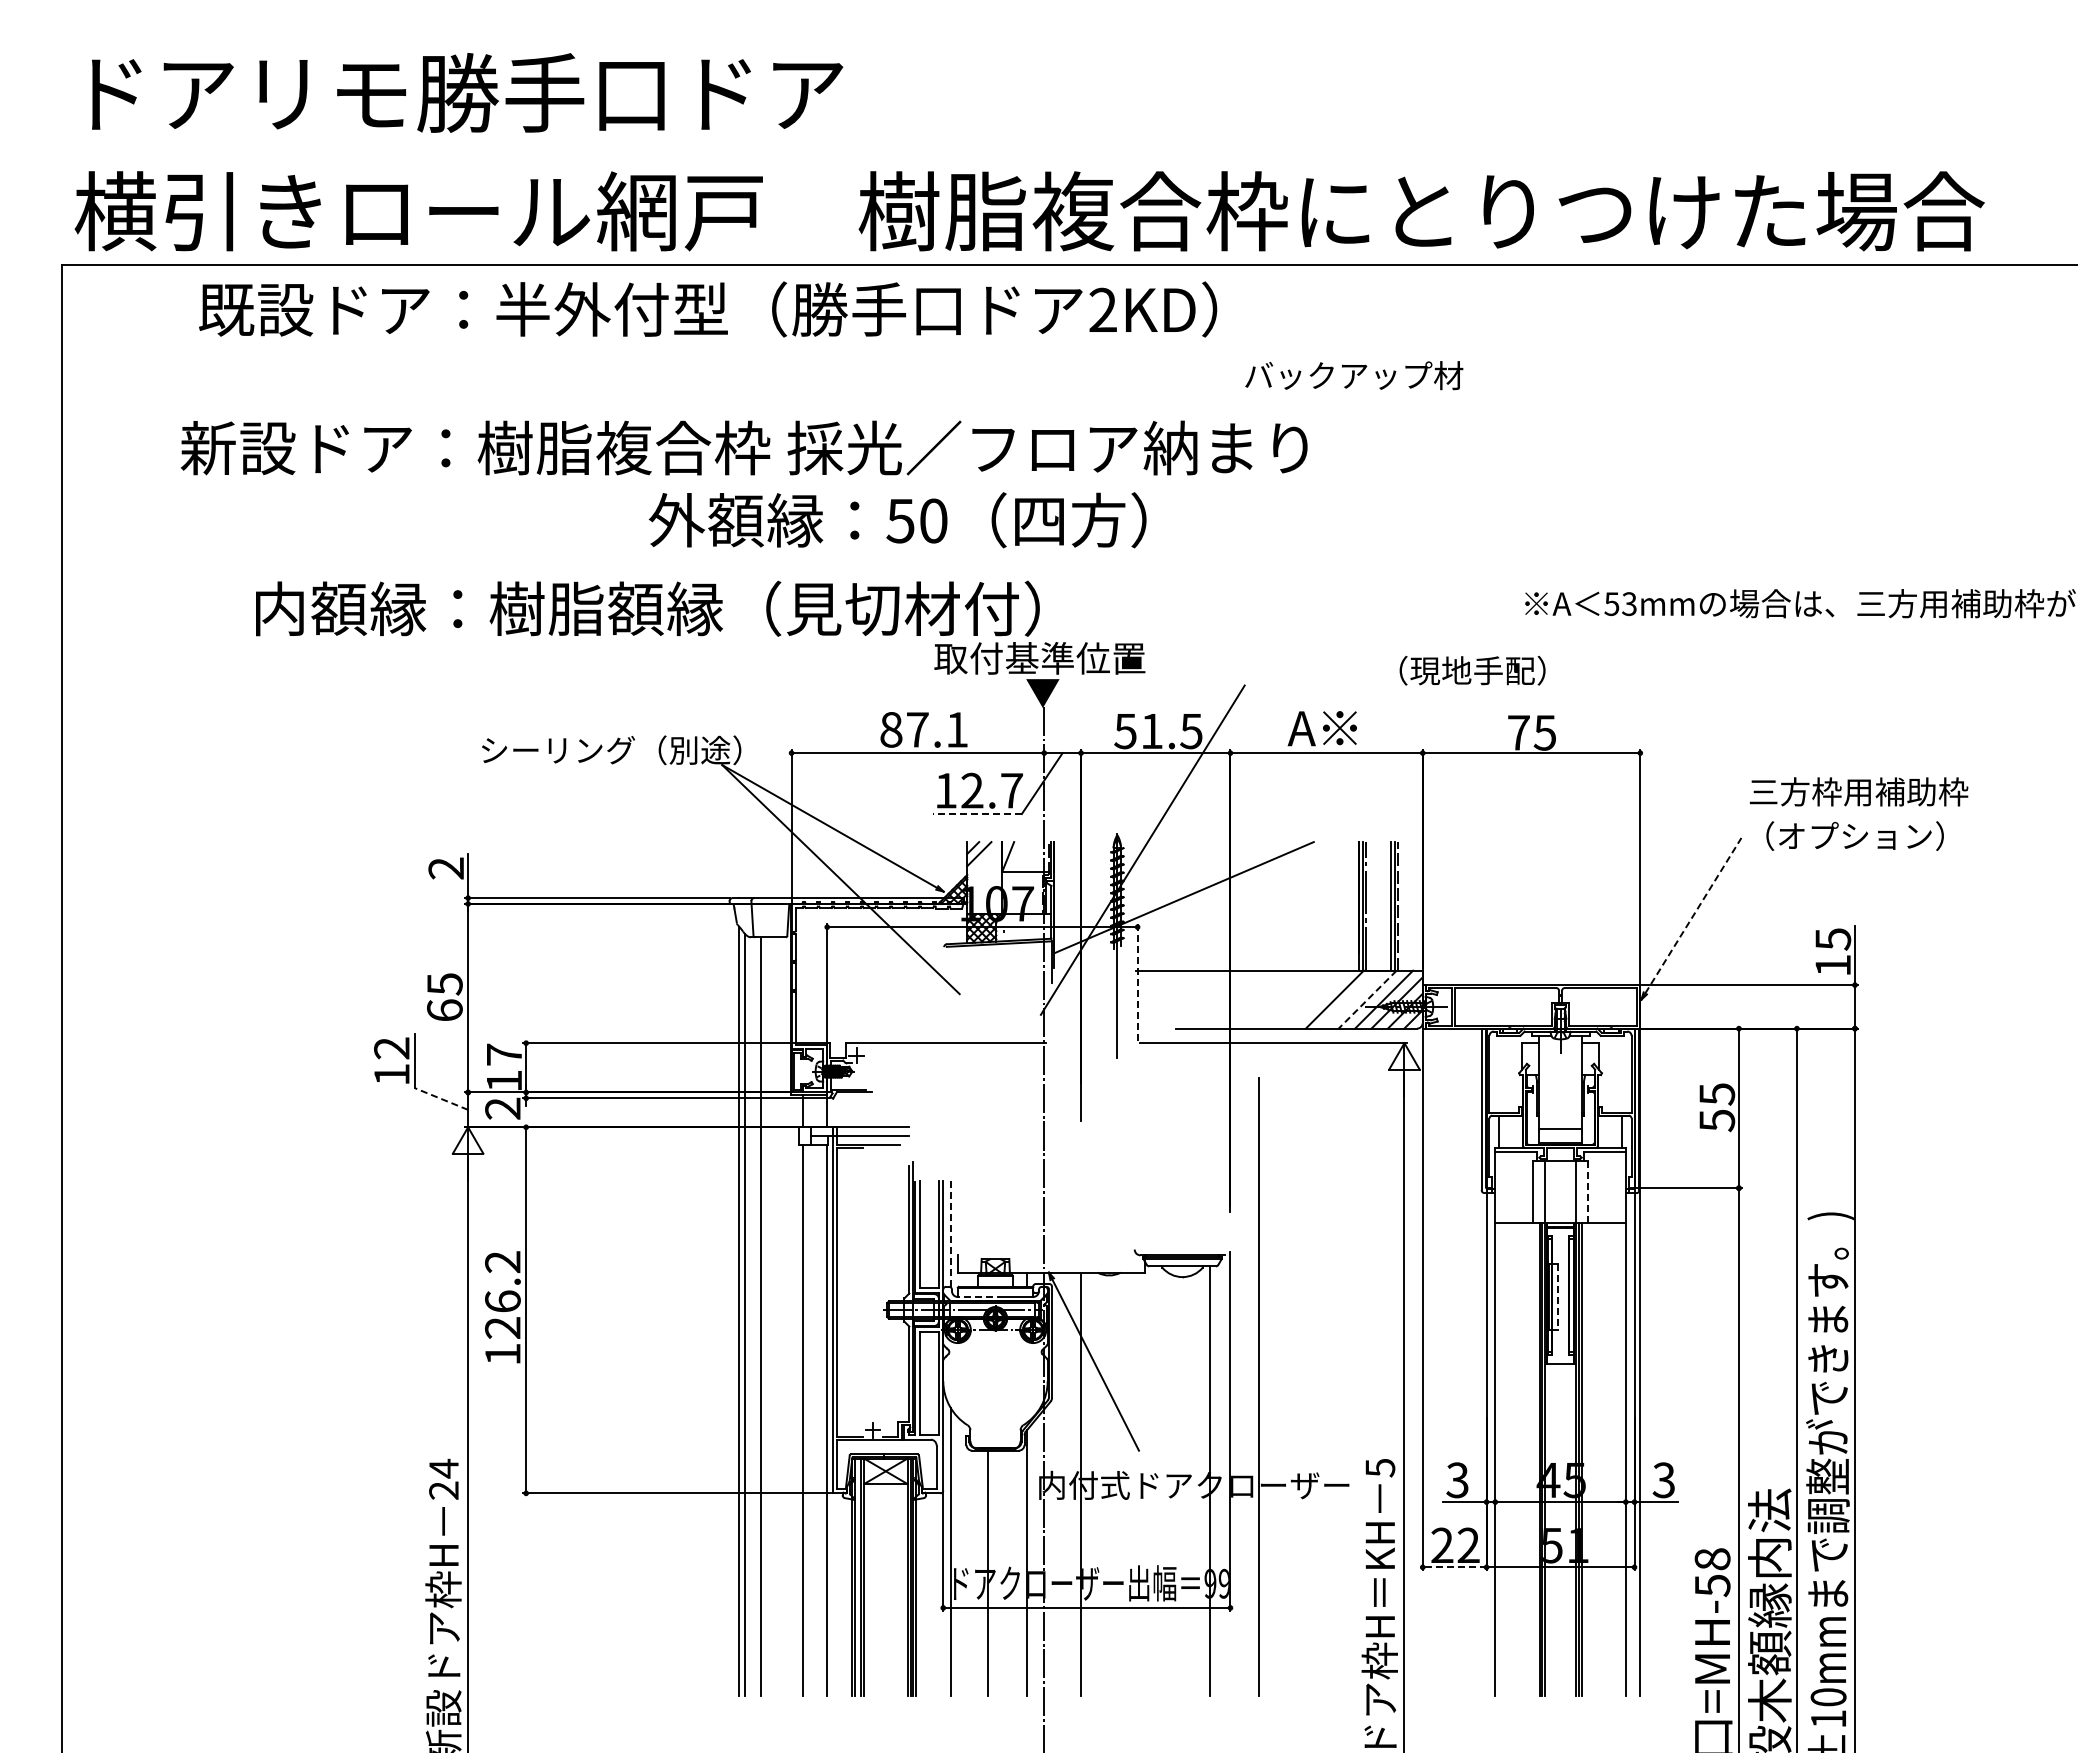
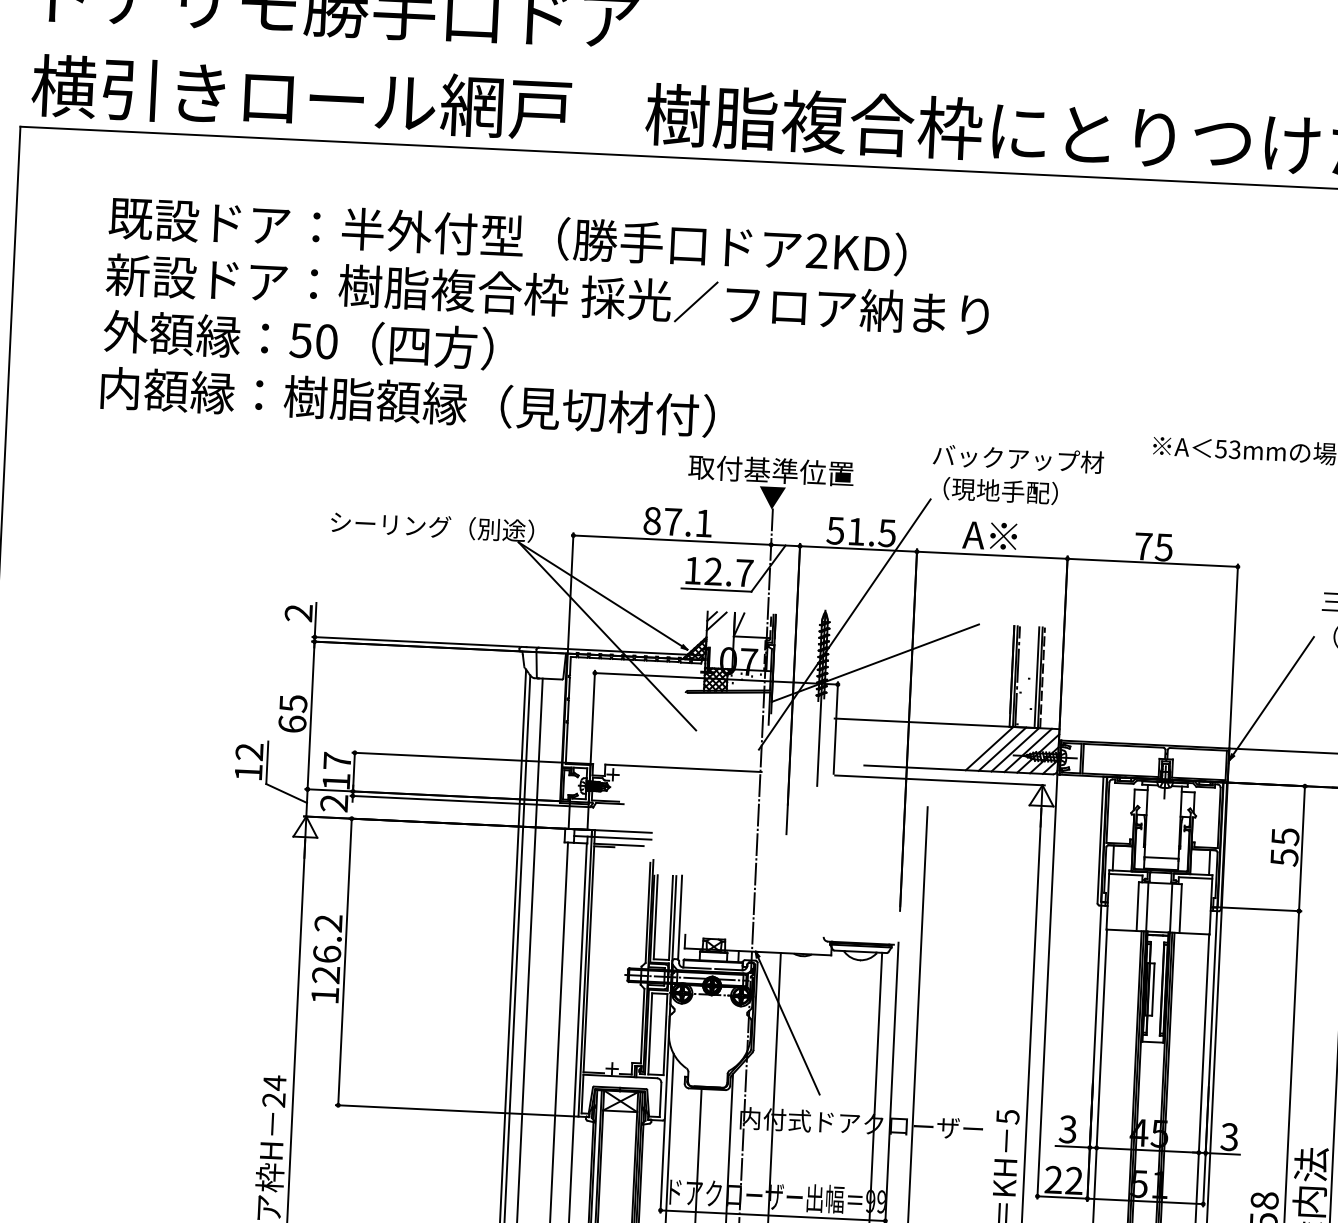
text: (708, 309) -> (508, 236), moved
text: (1354, 375) -> (1018, 458), moved
text: (897, 520) -> (298, 340), moved
text: (647, 608) -> (407, 401), moved
text: (1472, 670) -> (1000, 490), moved
line: (977, 814) -> (716, 590), dashed -> solid
line: (1693, 915) -> (1273, 695), dashed -> solid
line: (1137, 982) -> (835, 727), dashed -> solid
line: (1351, 999) -> (1002, 749), added
line: (1367, 1000) -> (1015, 750), dashed -> solid
line: (441, 1099) -> (286, 793), dashed -> solid
line: (1587, 1191) -> (1180, 908), dashed -> solid
line: (950, 1233) -> (680, 917), dashed -> solid
line: (974, 1296) -> (696, 967), dashed -> solid
line: (1557, 1297) -> (1152, 990), dashed -> solid
line: (1454, 1567) -> (1062, 1197), dashed -> solid

